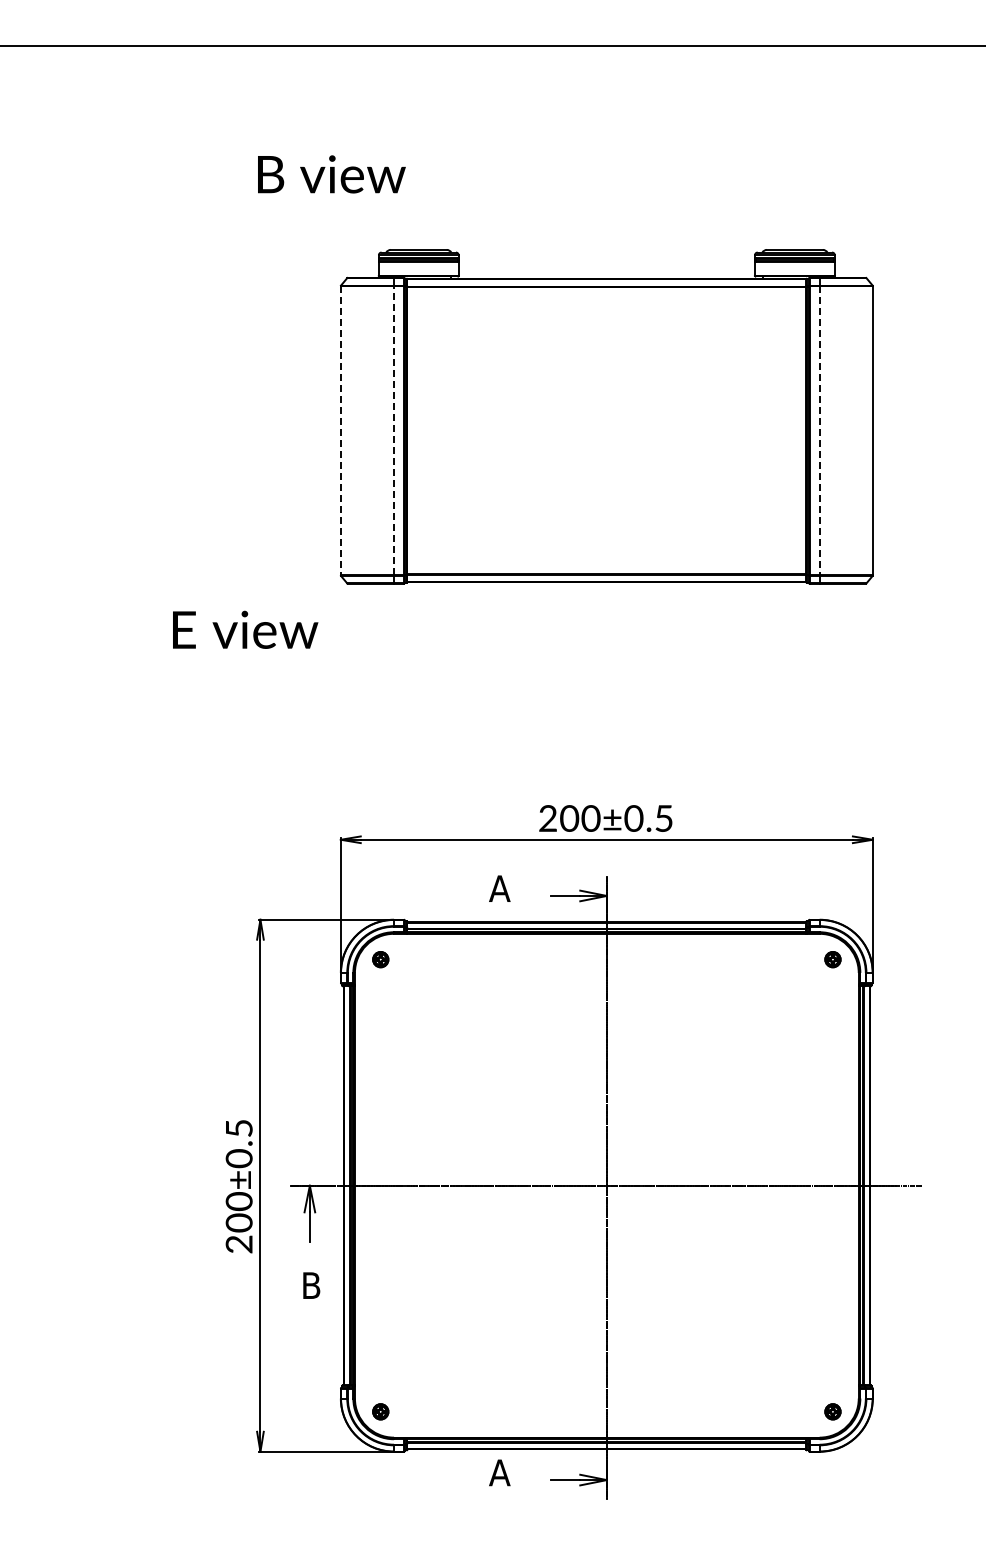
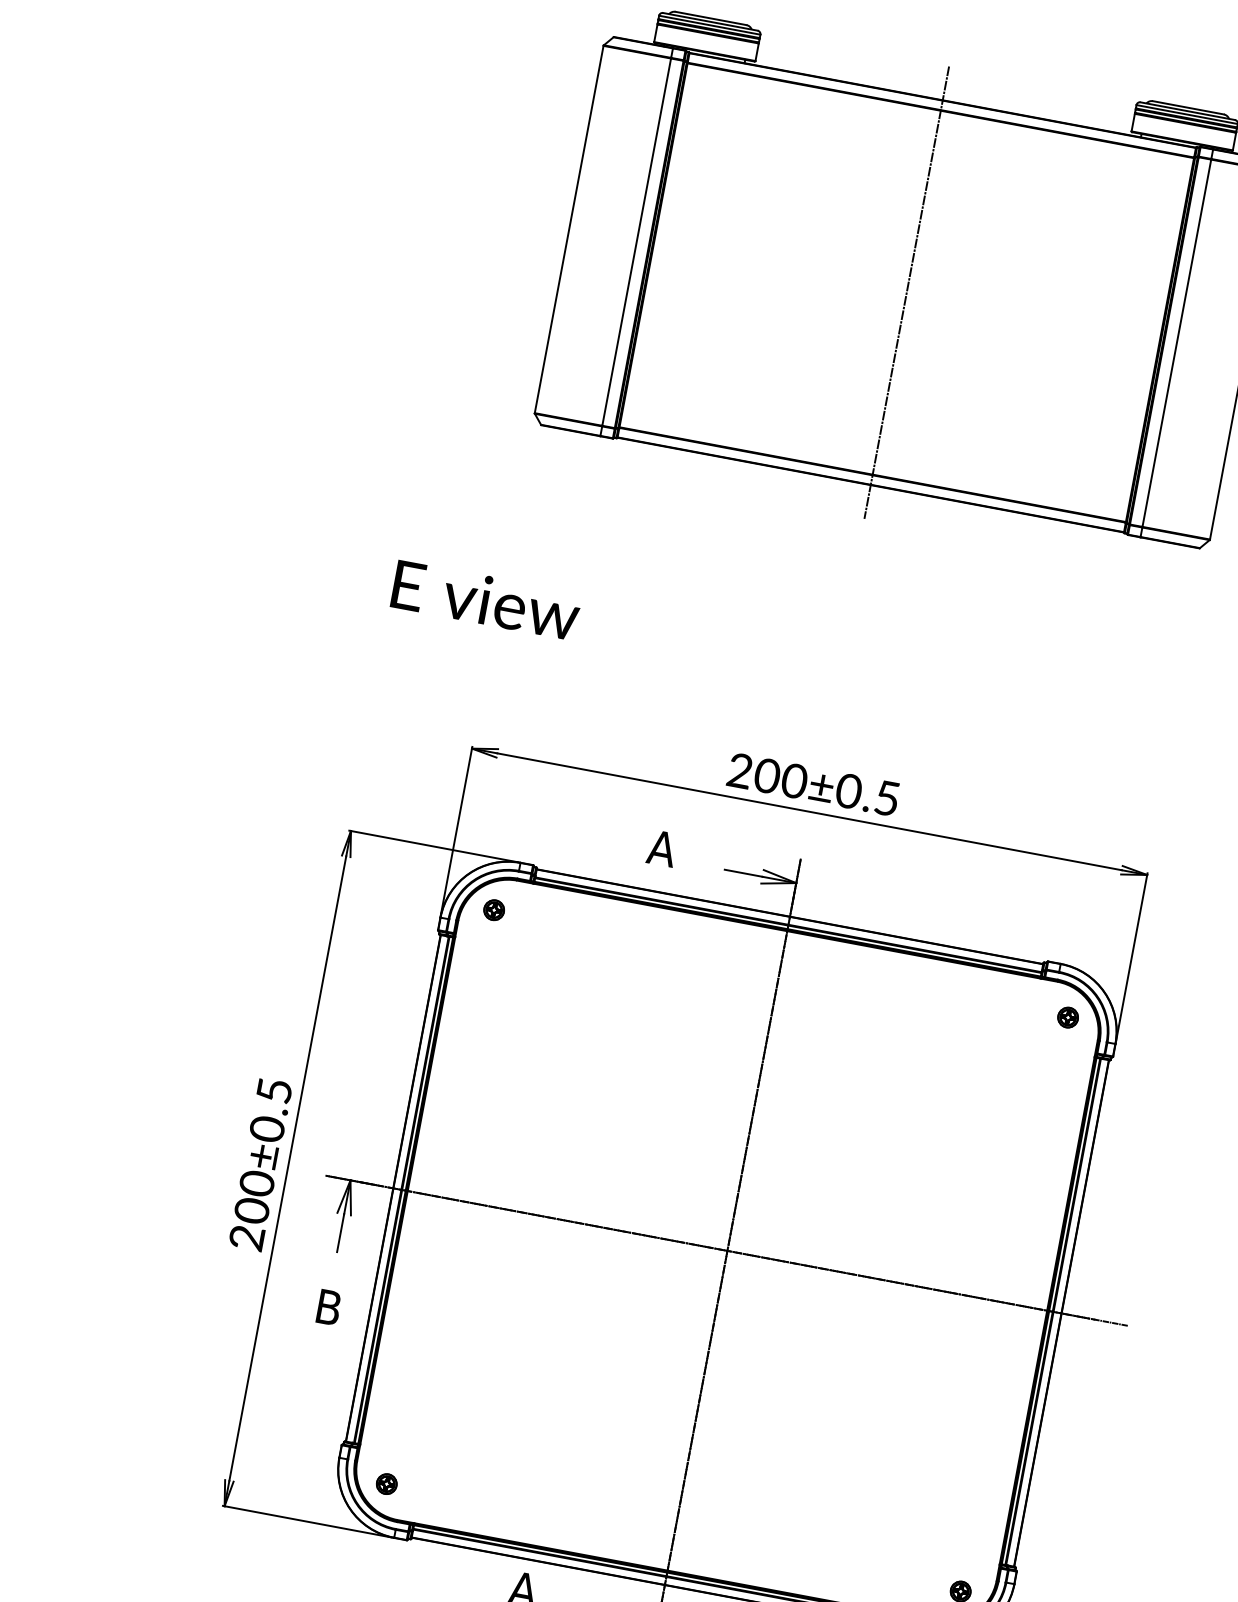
line: (340, 430) -> (568, 229), dashed -> solid
line: (394, 430) -> (637, 241), dashed -> solid
line: (606, 430) -> (906, 292), added
line: (819, 430) -> (1176, 342), dashed -> solid
text: (245, 629) -> (486, 599), moved

